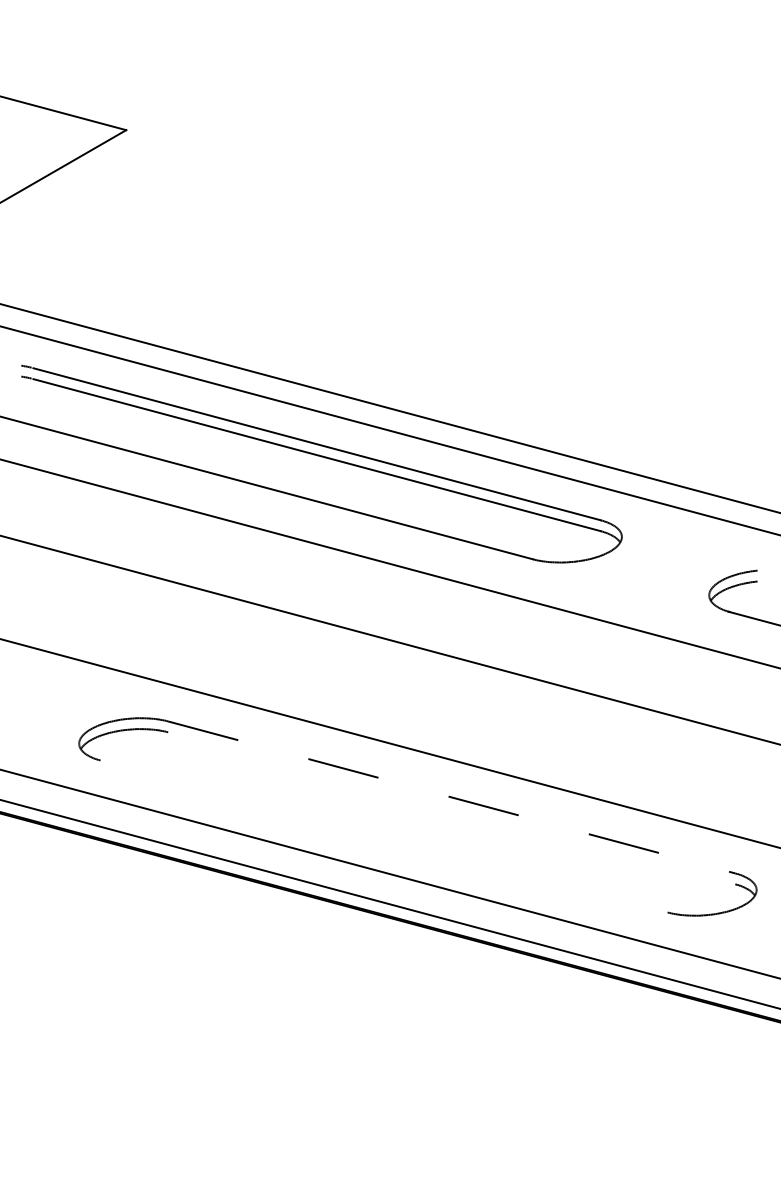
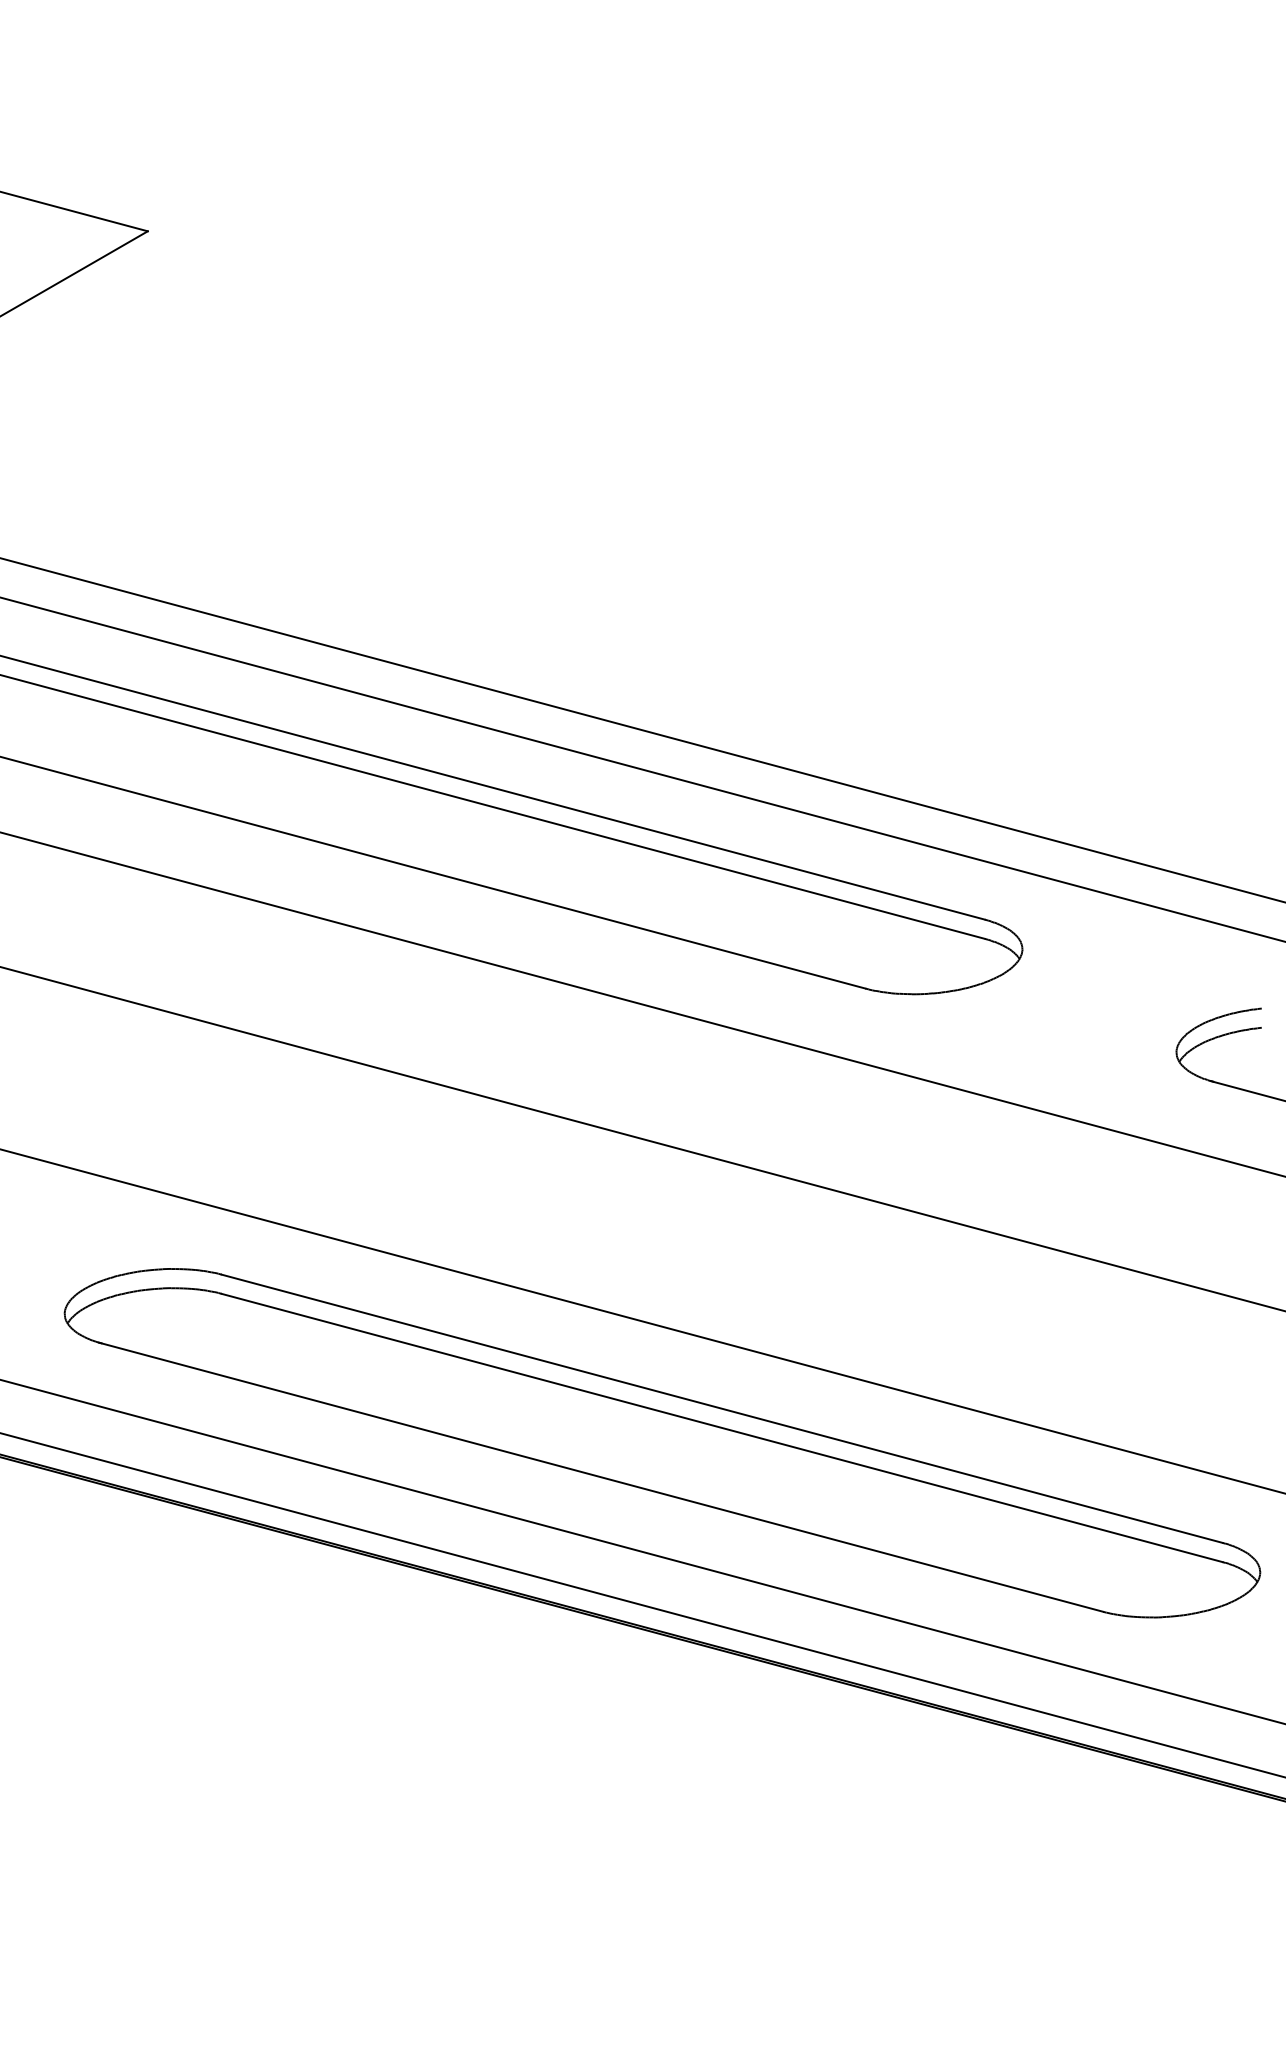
line: (451, 797) -> (721, 1408), dashed -> solid
line: (451, 808) -> (721, 1428), added
line: (382, 835) -> (599, 1475), added

